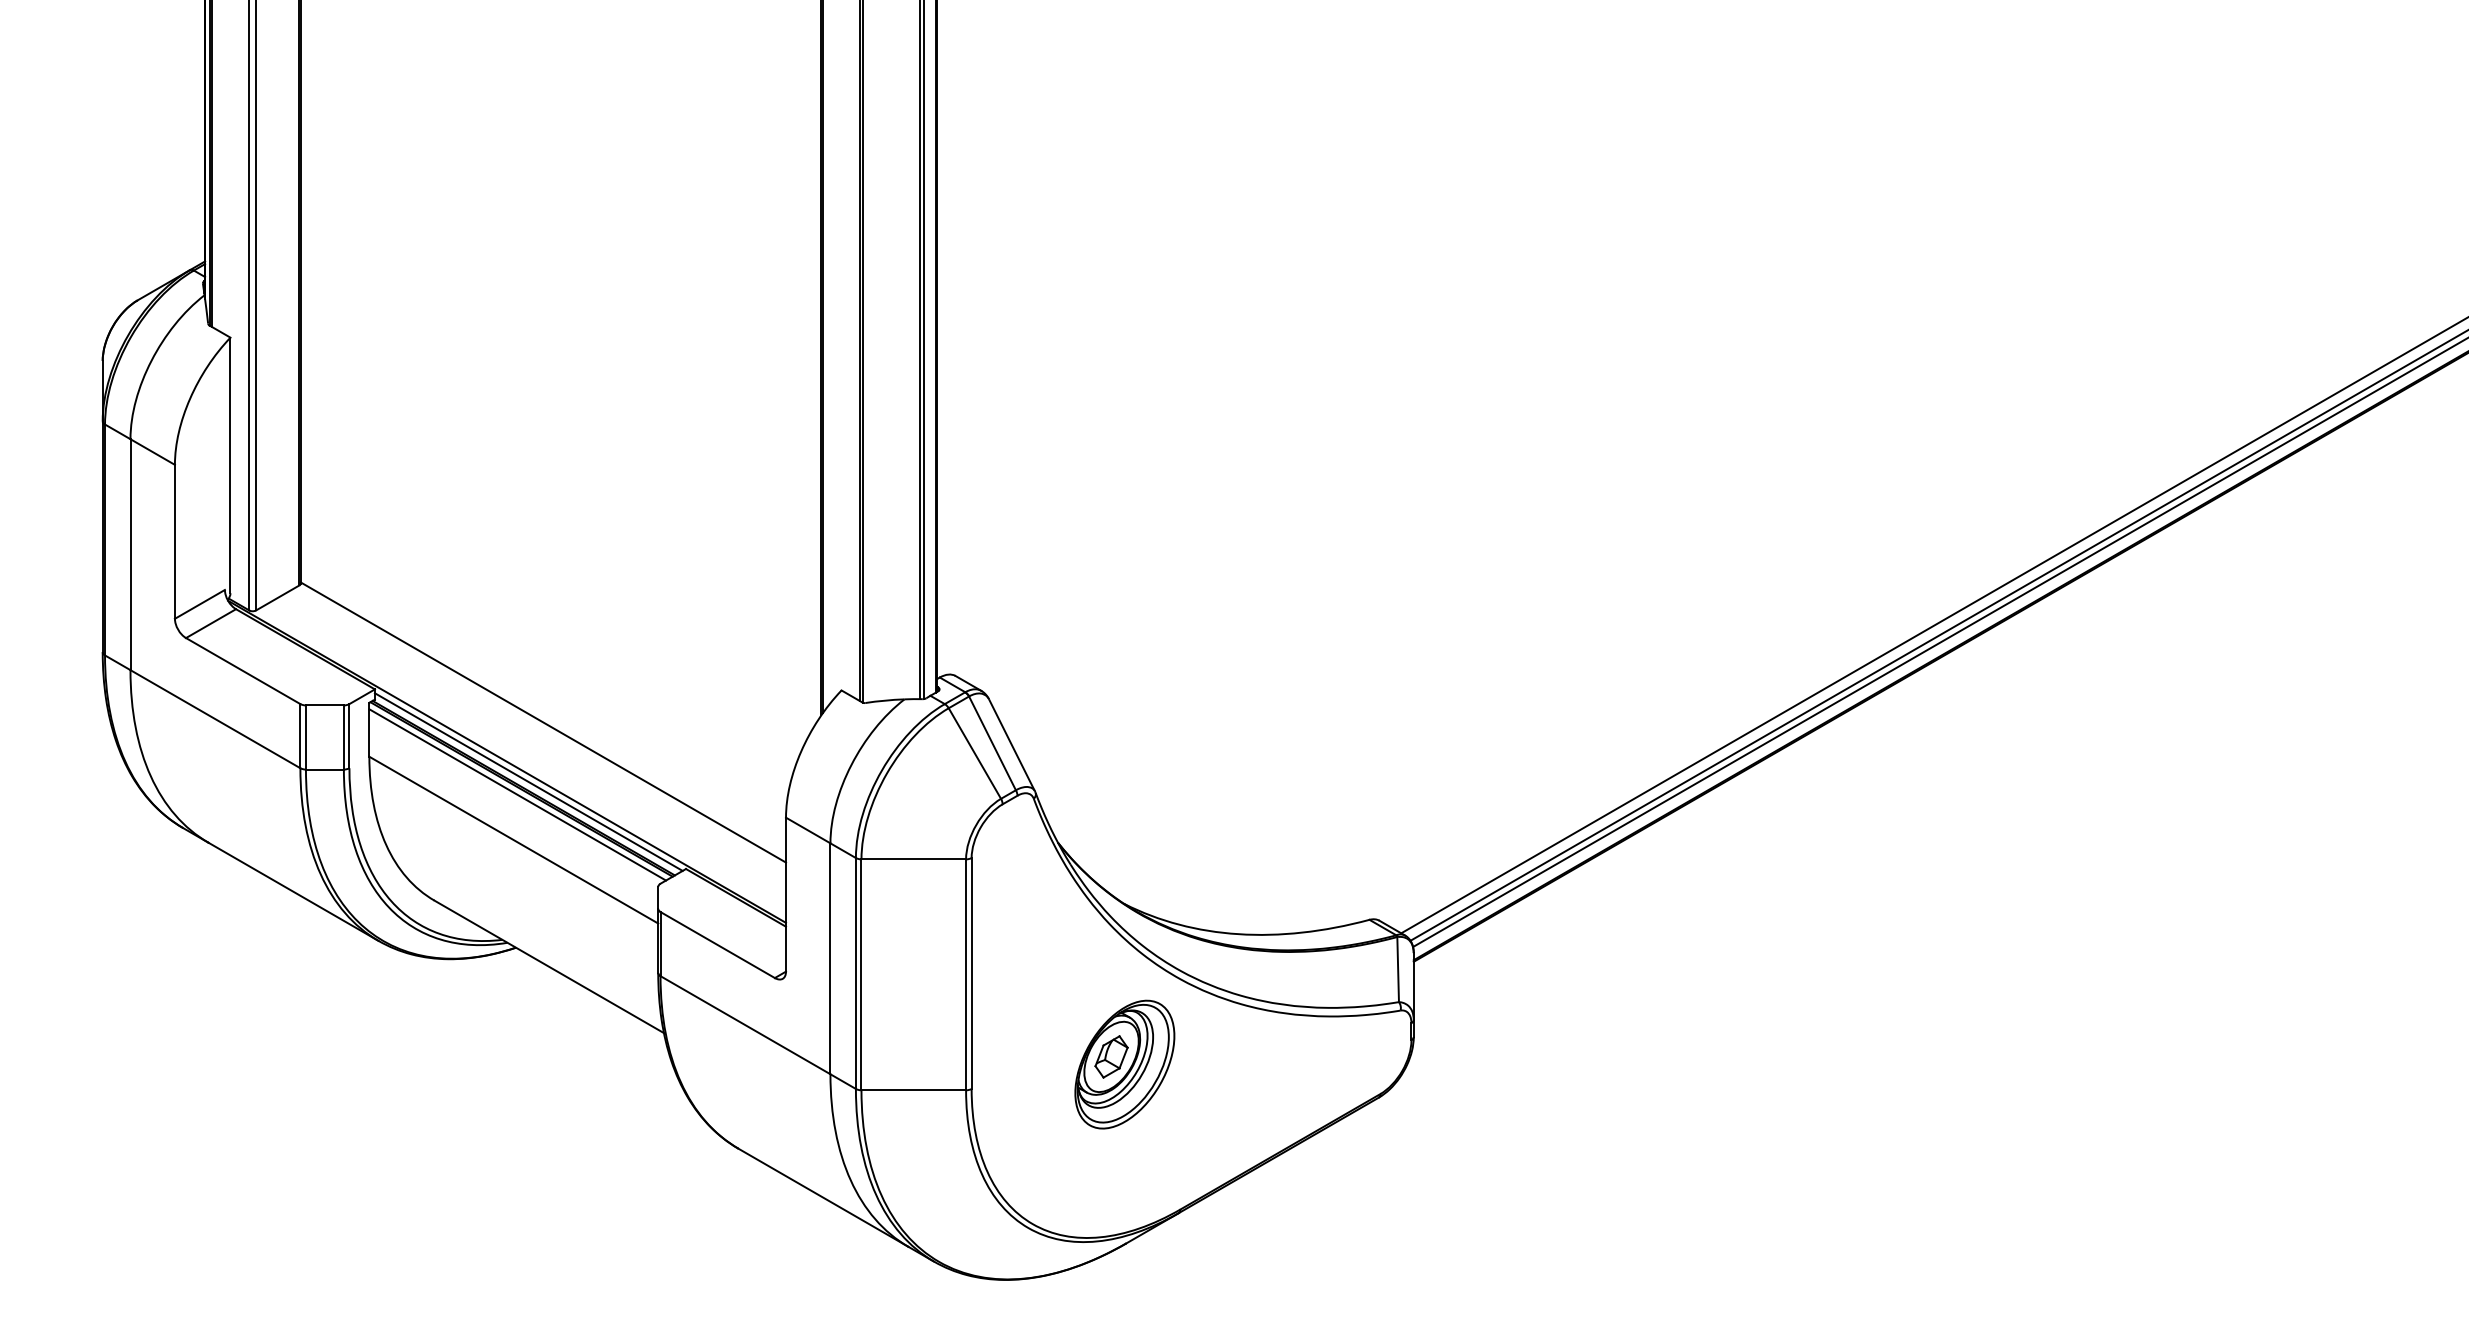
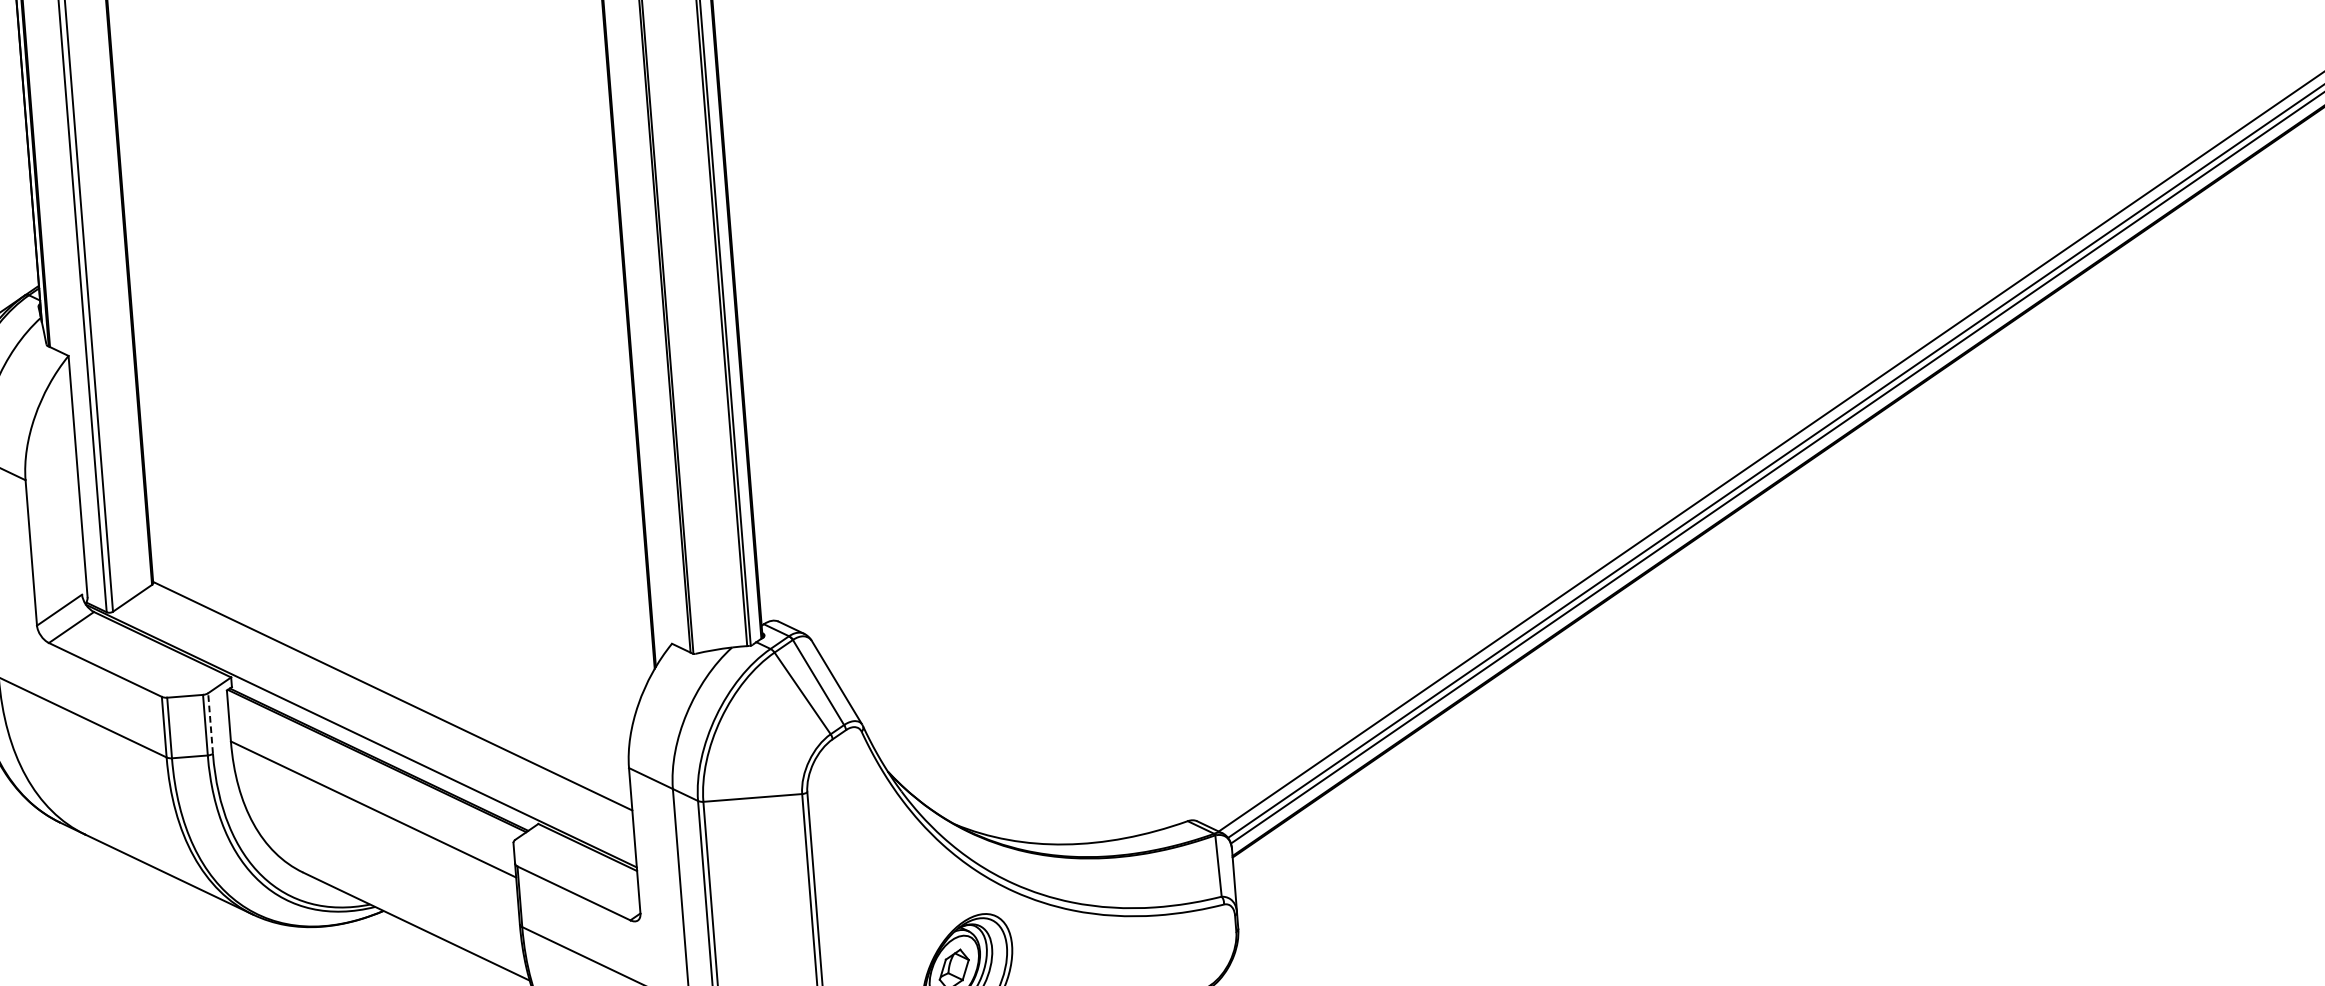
line: (349, 735) -> (210, 722), solid -> dashed
line: (528, 781) -> (383, 753), removed
line: (517, 794) -> (373, 766), removed

